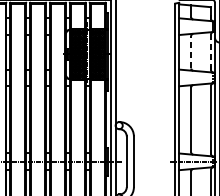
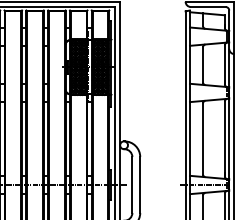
line: (191, 52) -> (203, 64), dashed -> solid
line: (210, 52) -> (224, 64), dashed -> solid

